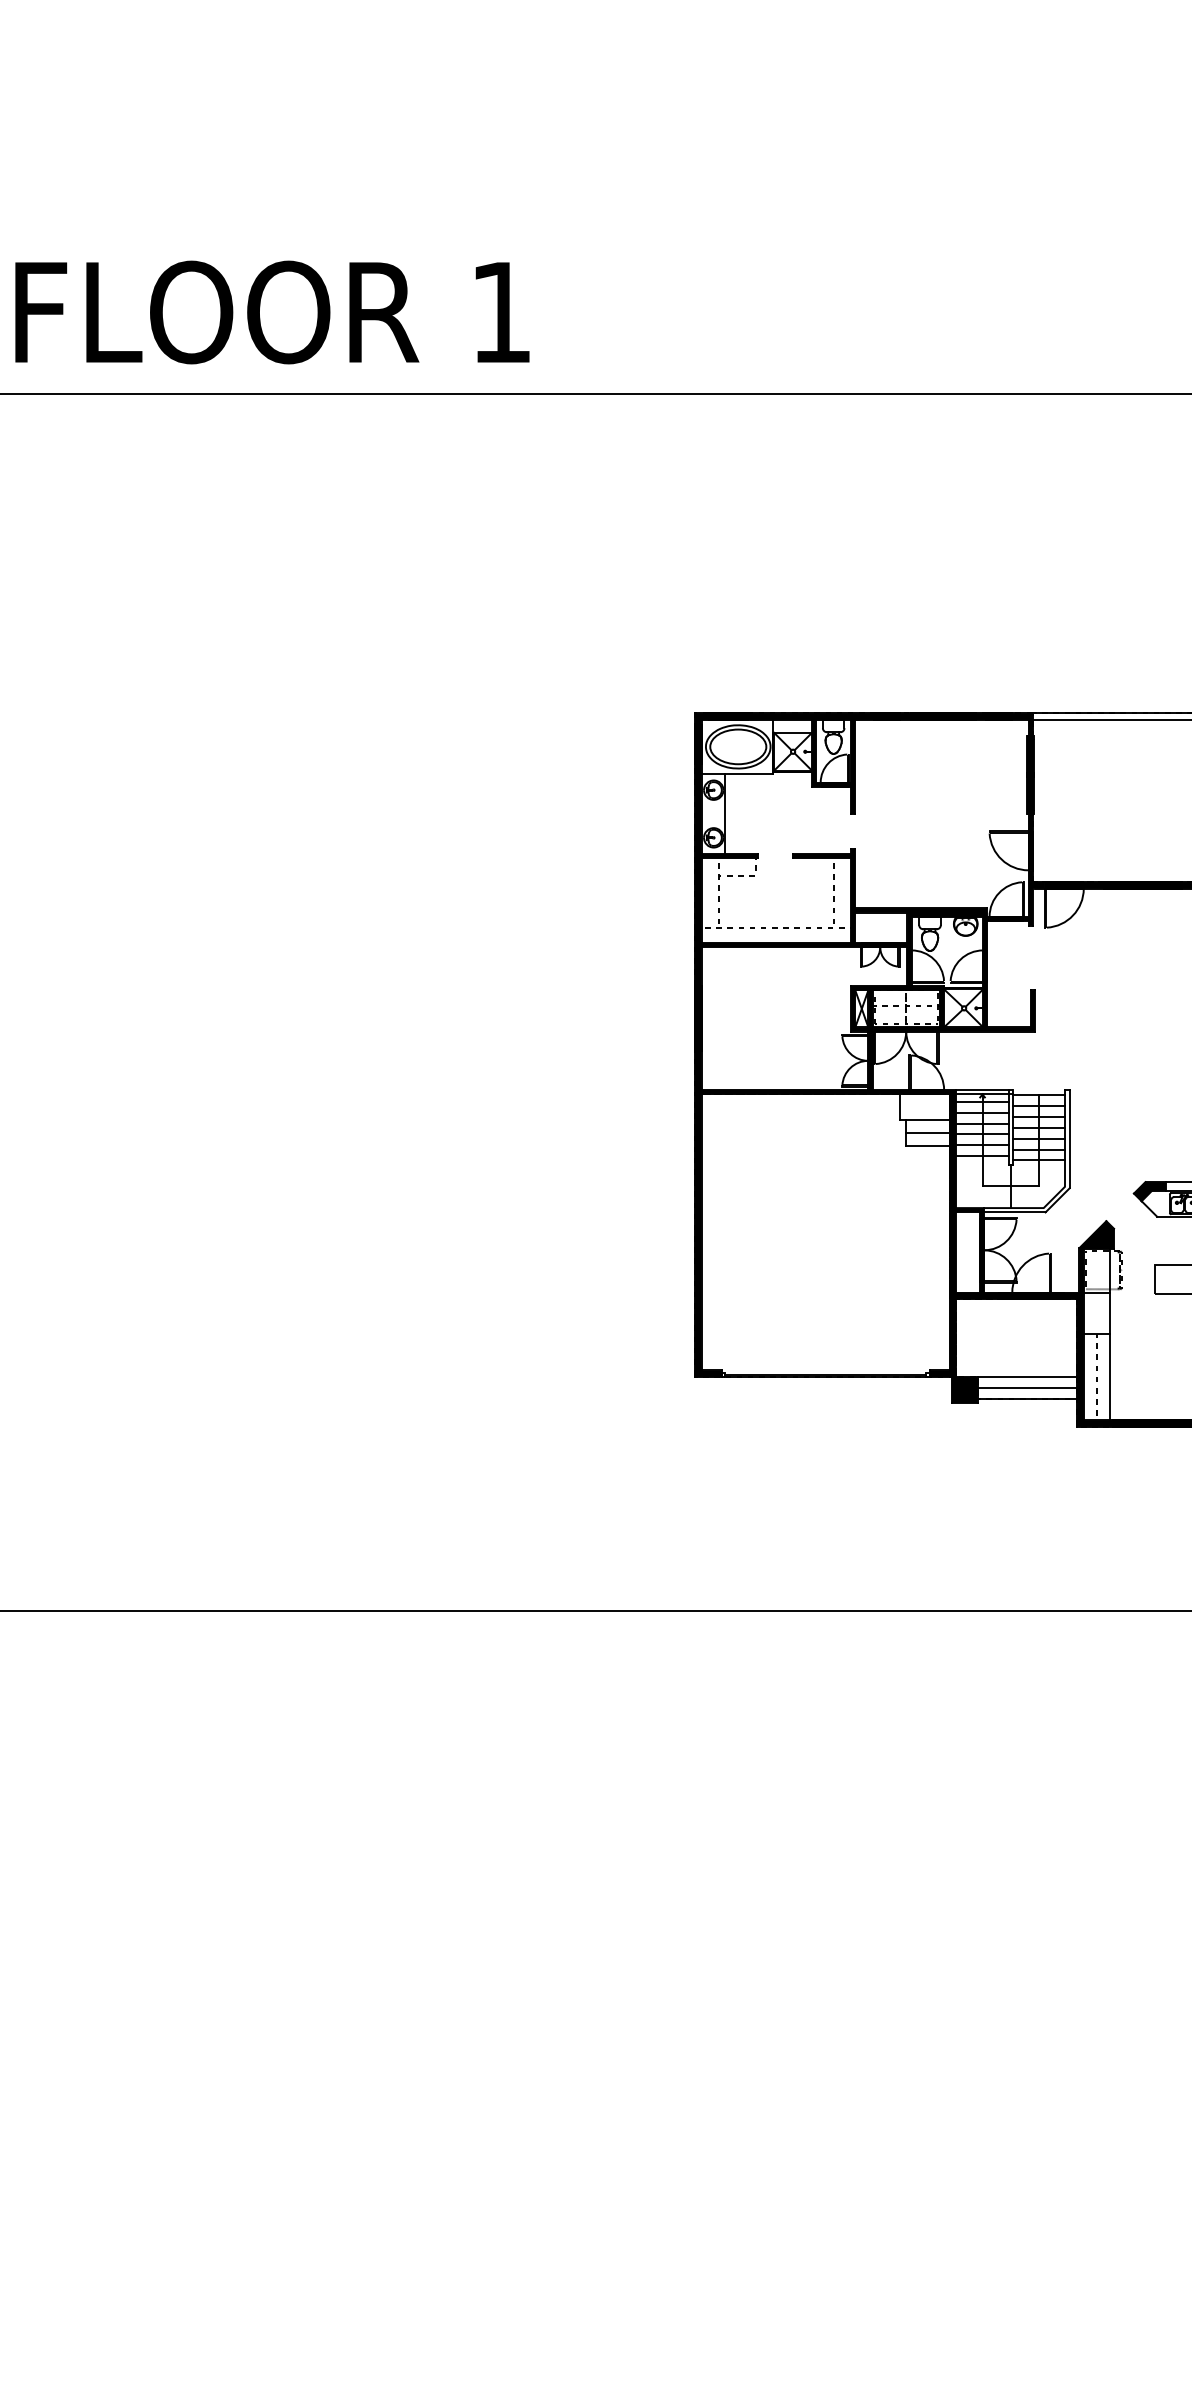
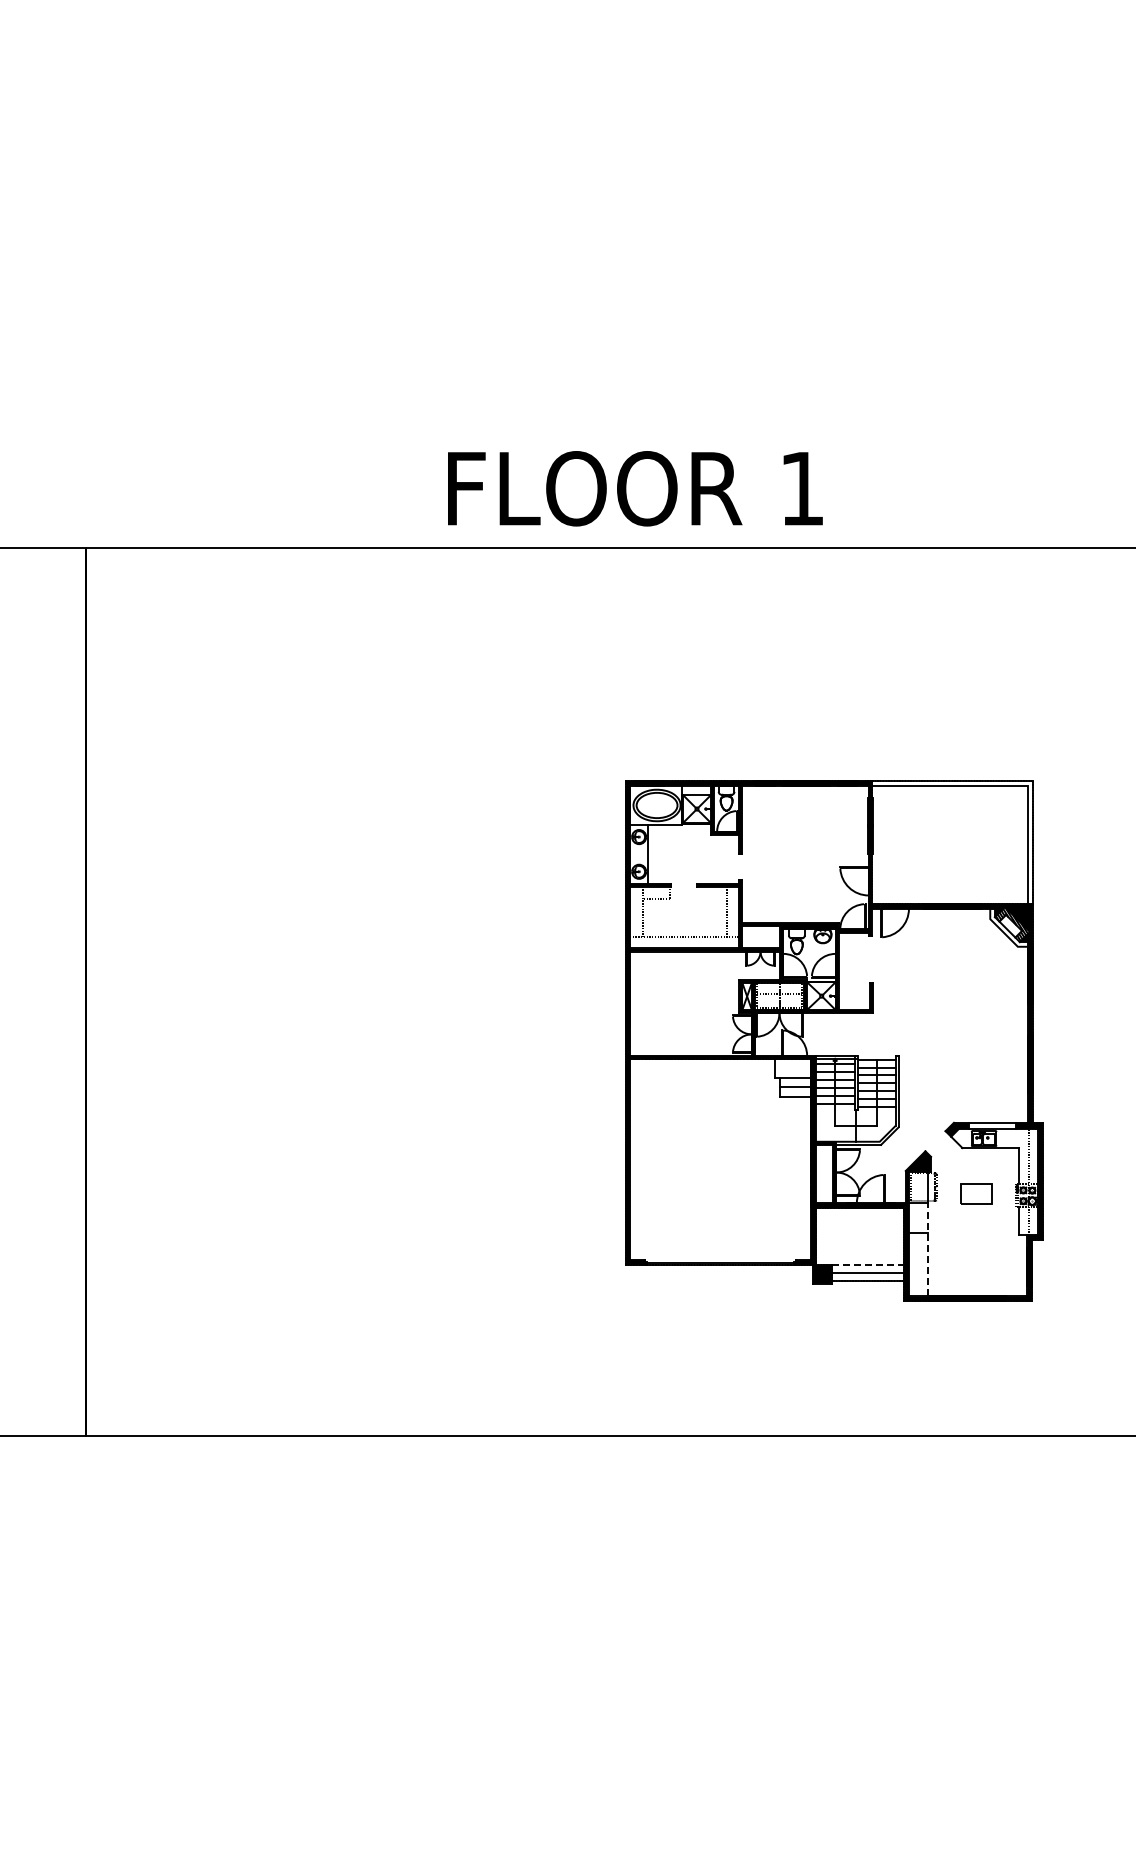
text: (272, 312) -> (635, 488), moved
line: (1109, 1355) -> (927, 1249), solid -> dashed
line: (1028, 1376) -> (868, 1264), solid -> dashed
line: (1096, 1376) -> (918, 1264), removed

